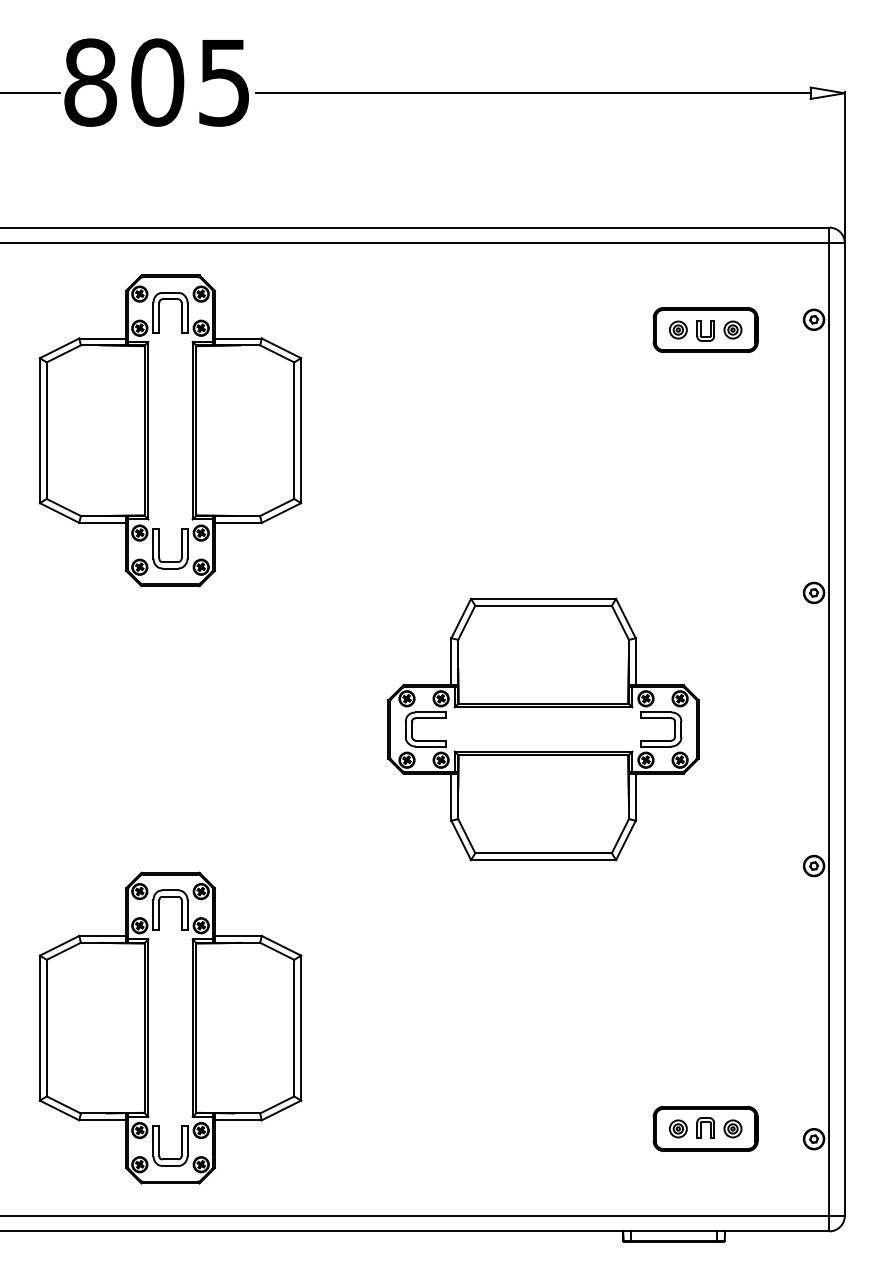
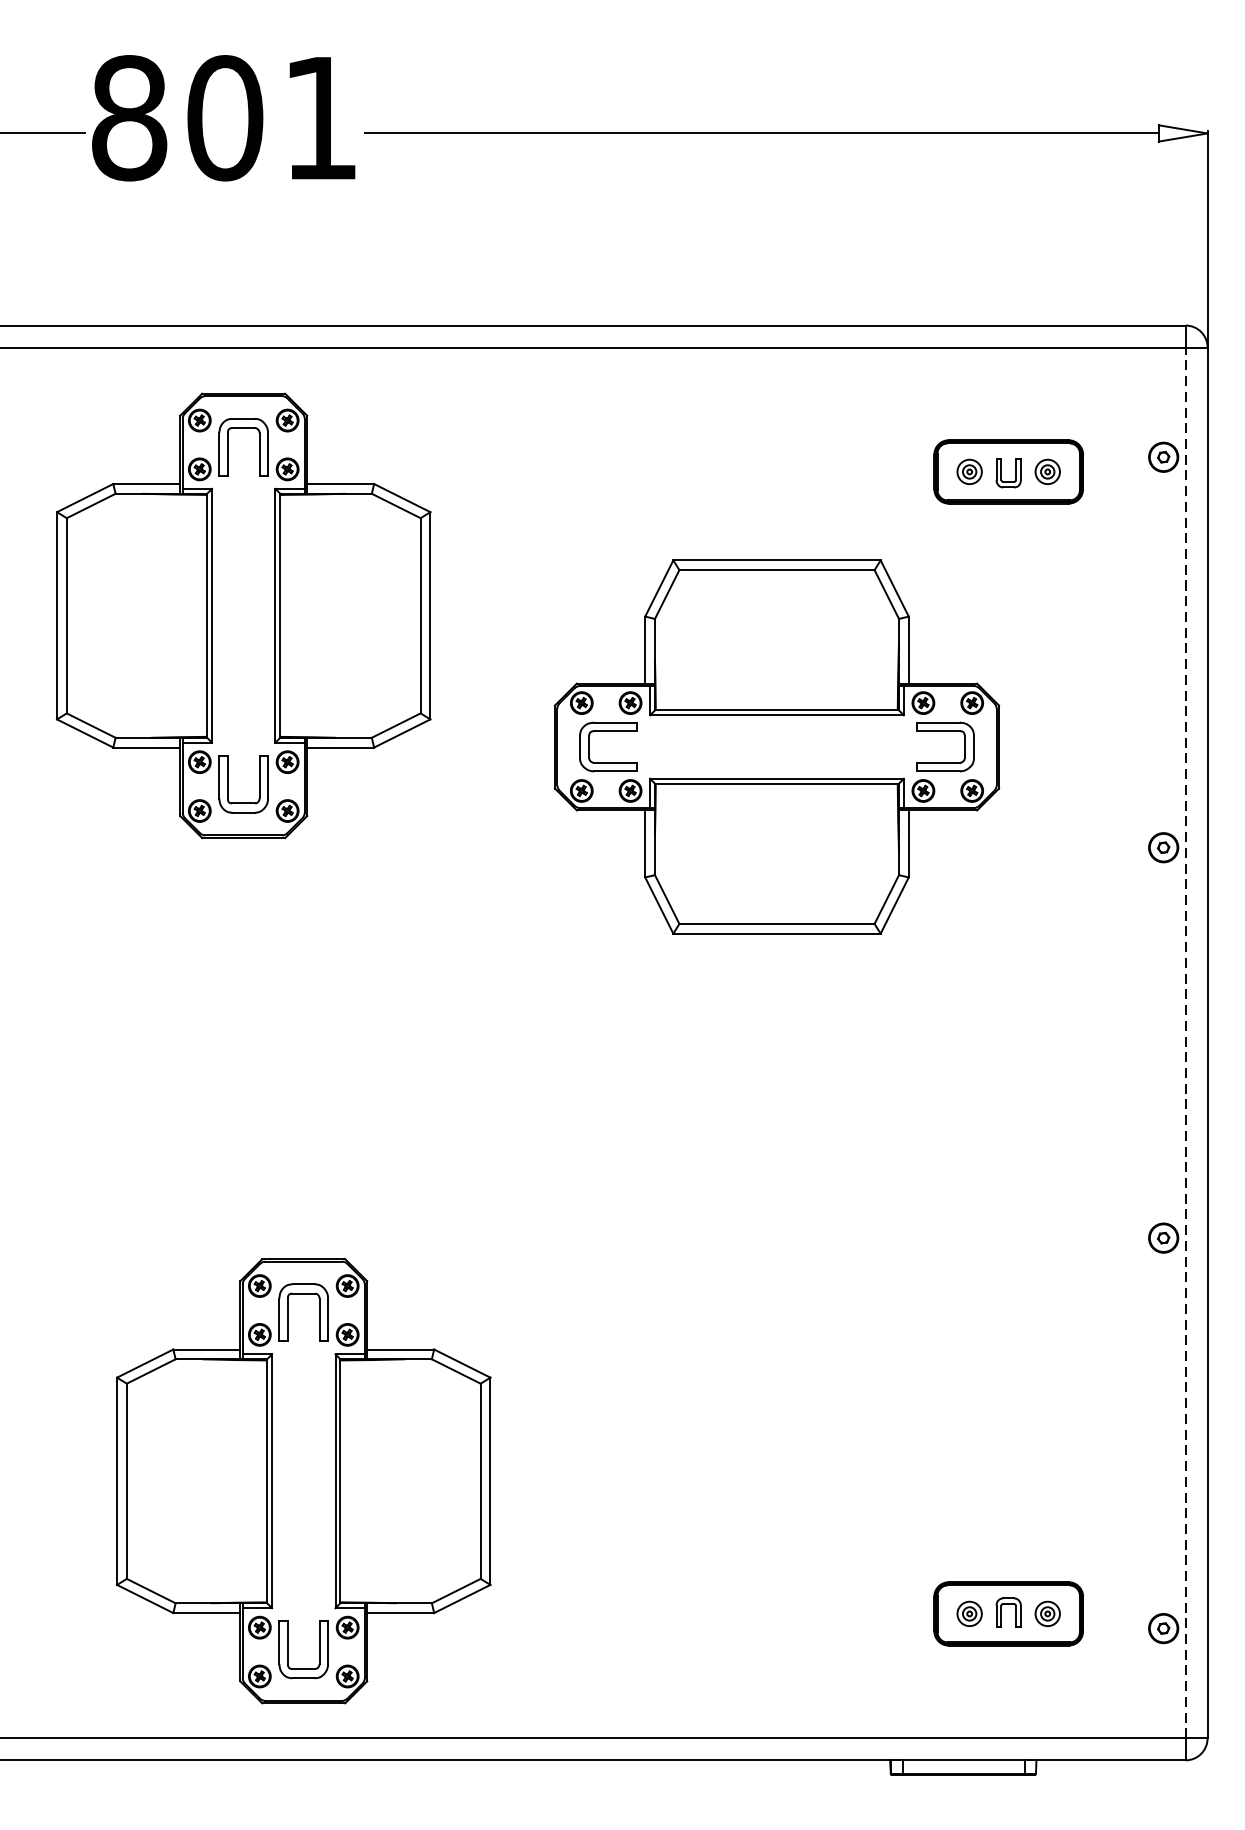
text: (223, 83) -> (319, 119), 805 -> 801
part: (543, 729) -> (776, 747), moved
line: (829, 729) -> (1185, 1042), solid -> dashed
part: (170, 1027) -> (303, 1480), moved

